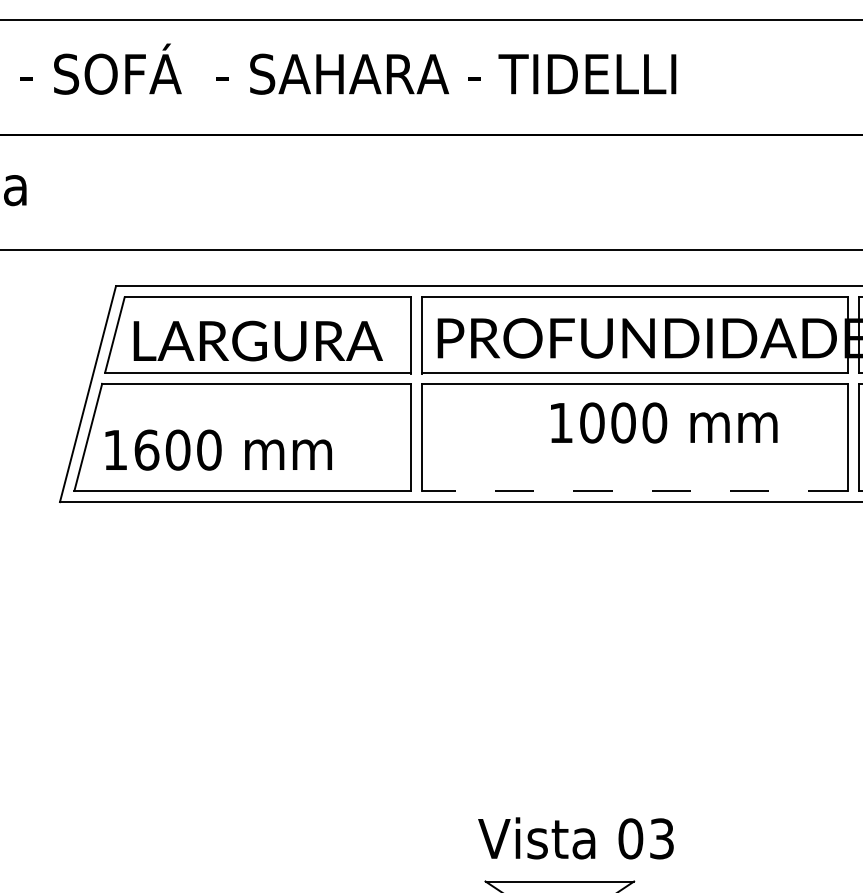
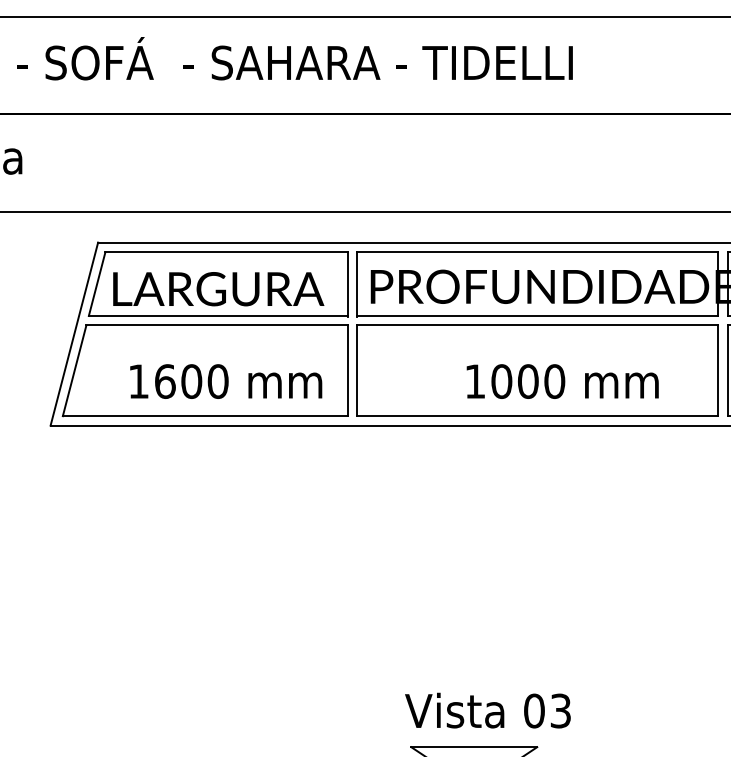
text: (663, 422) -> (562, 381), moved
text: (219, 450) -> (226, 381), moved
line: (634, 491) -> (537, 416), dashed -> solid

